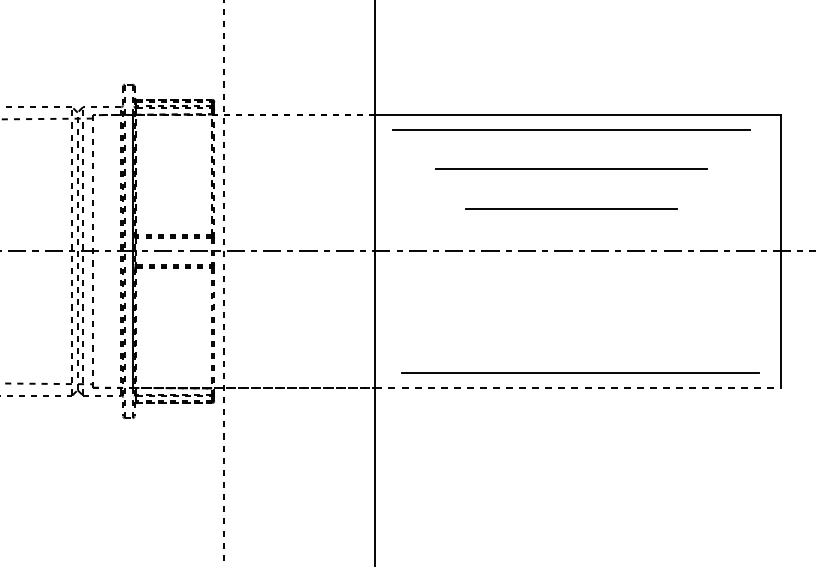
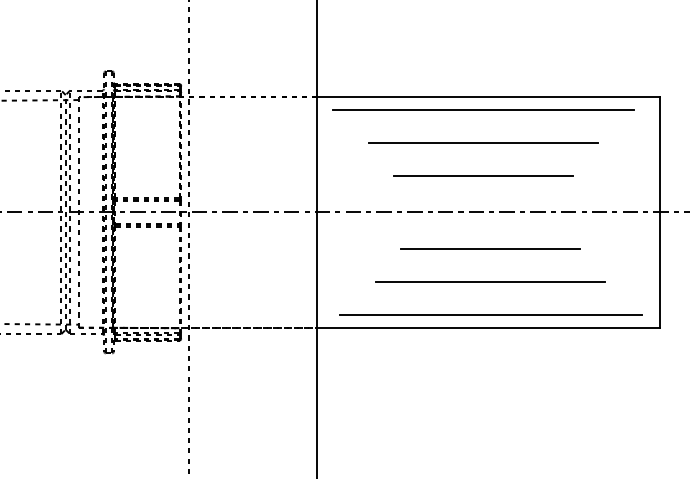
line: (580, 294) -> (490, 248), added
line: (580, 333) -> (490, 281), added
line: (578, 387) -> (489, 327), dashed -> solid

